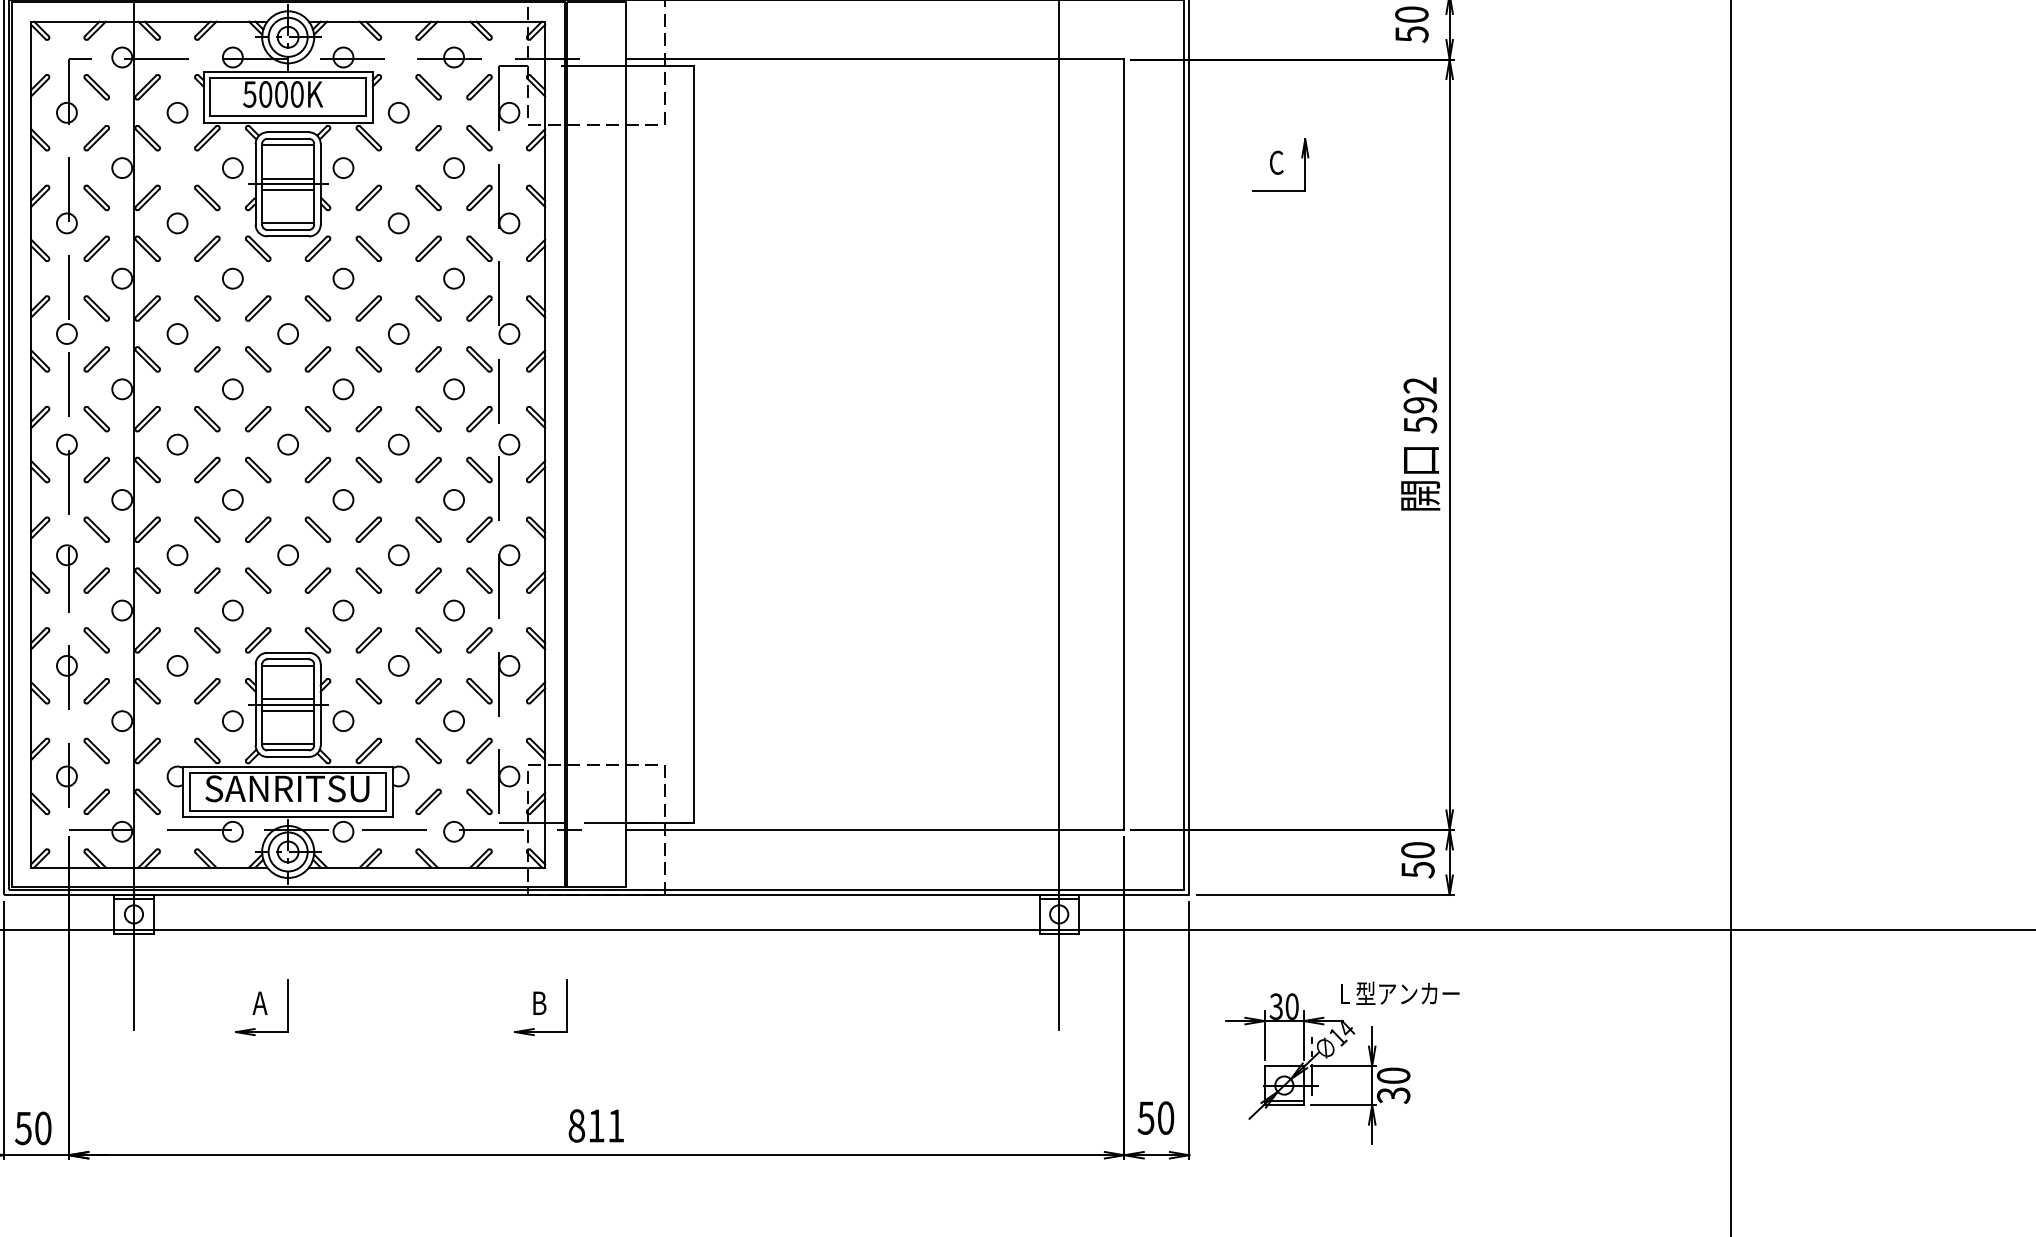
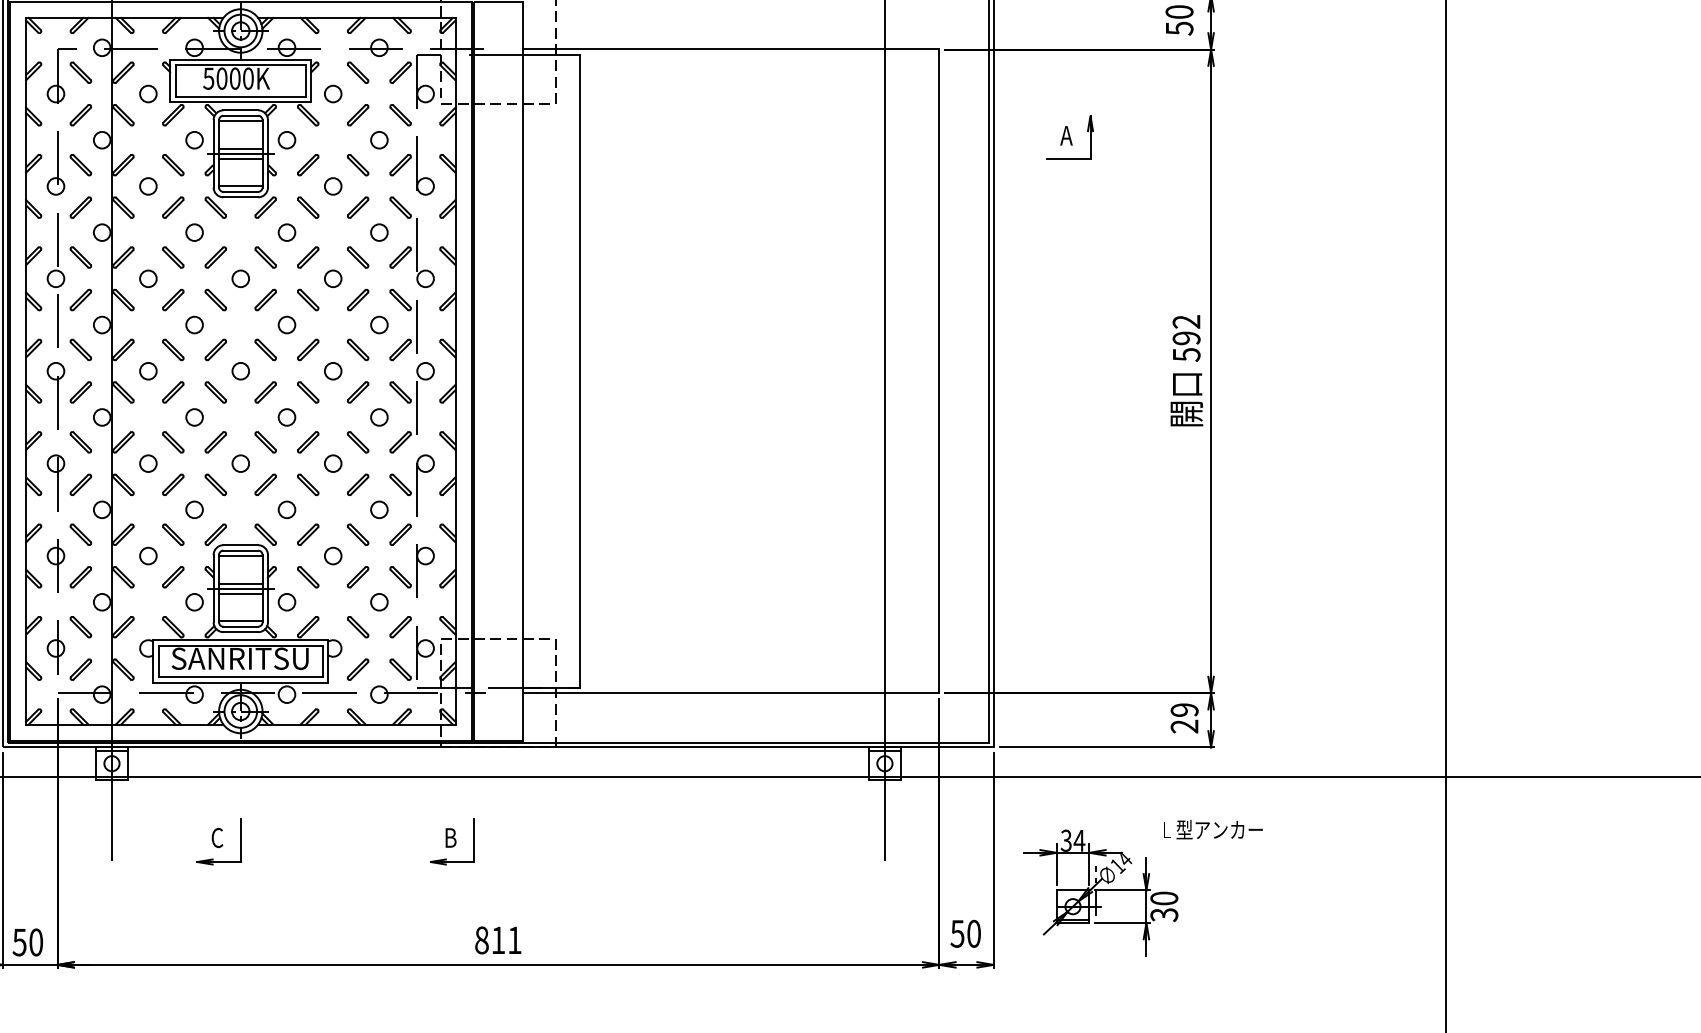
text: (1276, 162) -> (1066, 135), C -> A
text: (1417, 860) -> (1184, 718), 50 -> 29
text: (1400, 992) -> (1213, 828), moved
text: (259, 1003) -> (216, 838), A -> C
text: (1292, 1006) -> (1079, 840), 30 -> 34

